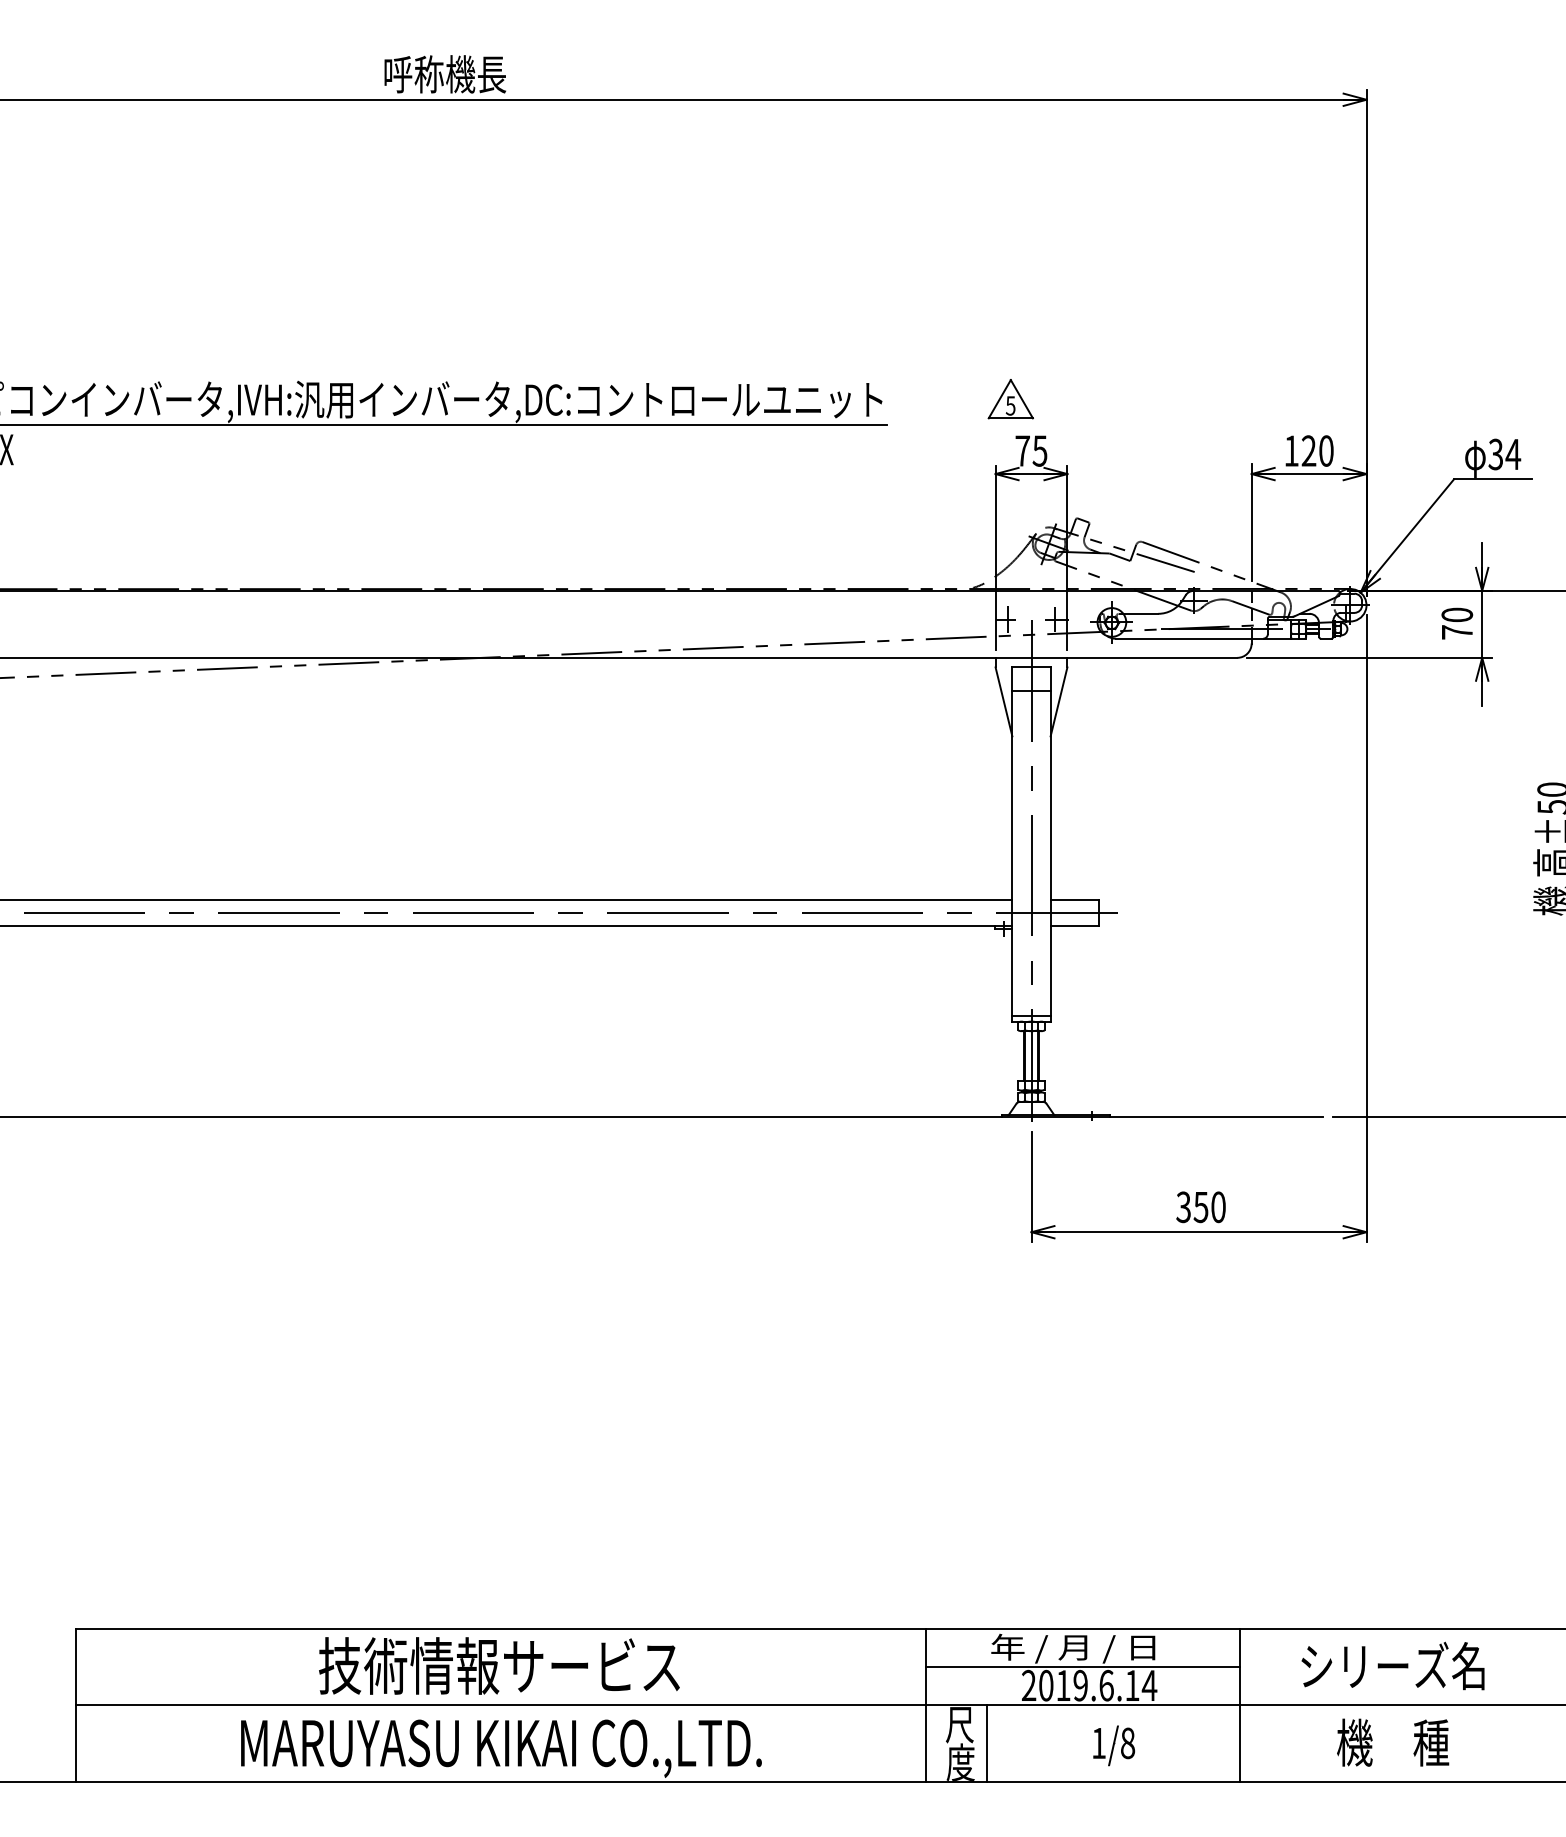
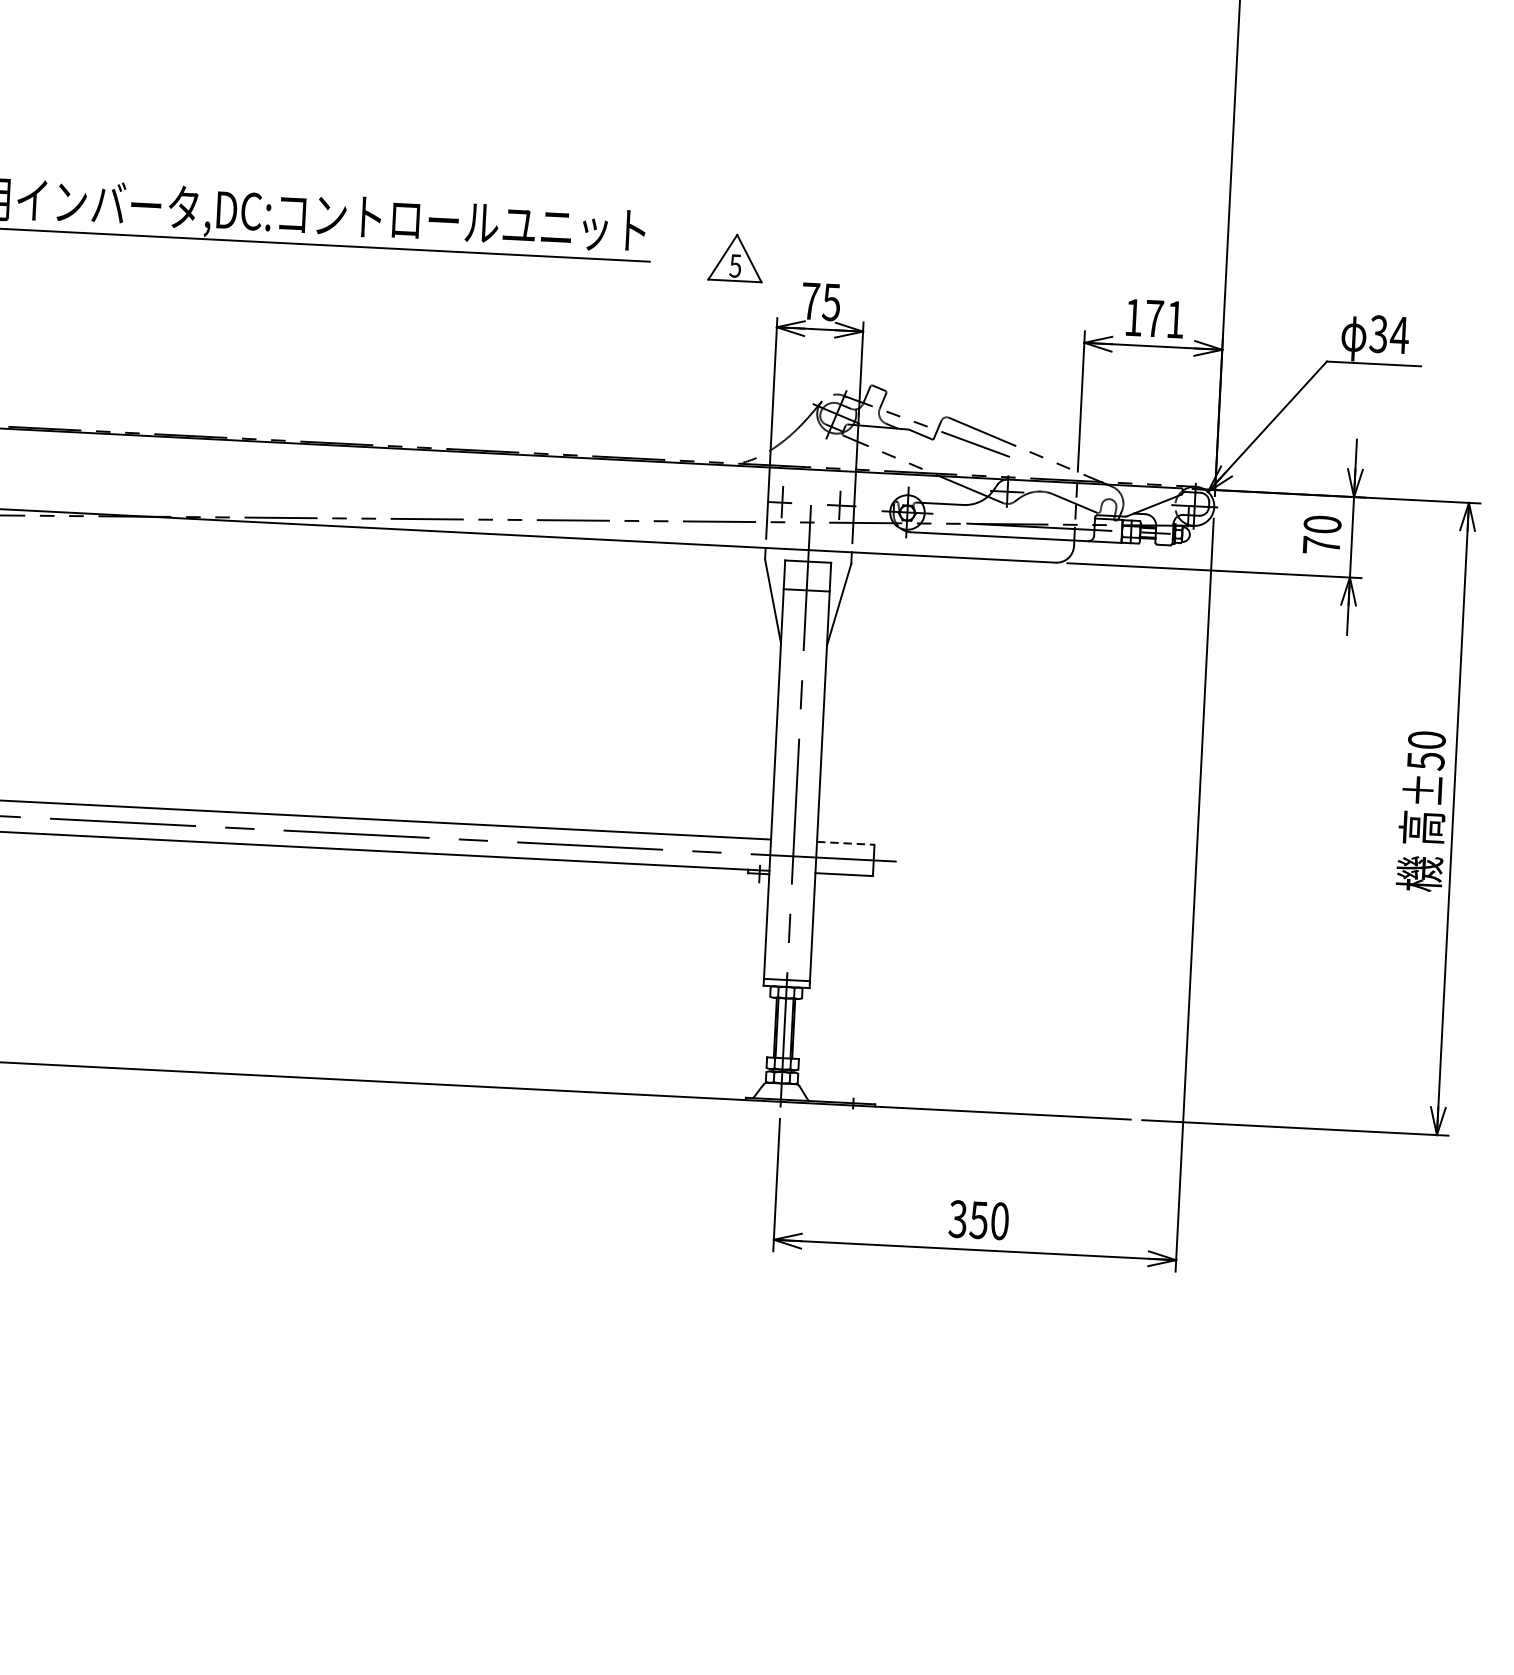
part: (1010, 399) -> (735, 258), moved
text: (1317, 450) -> (1164, 318), 120 -> 171
line: (1074, 899) -> (845, 842), solid -> dashed

